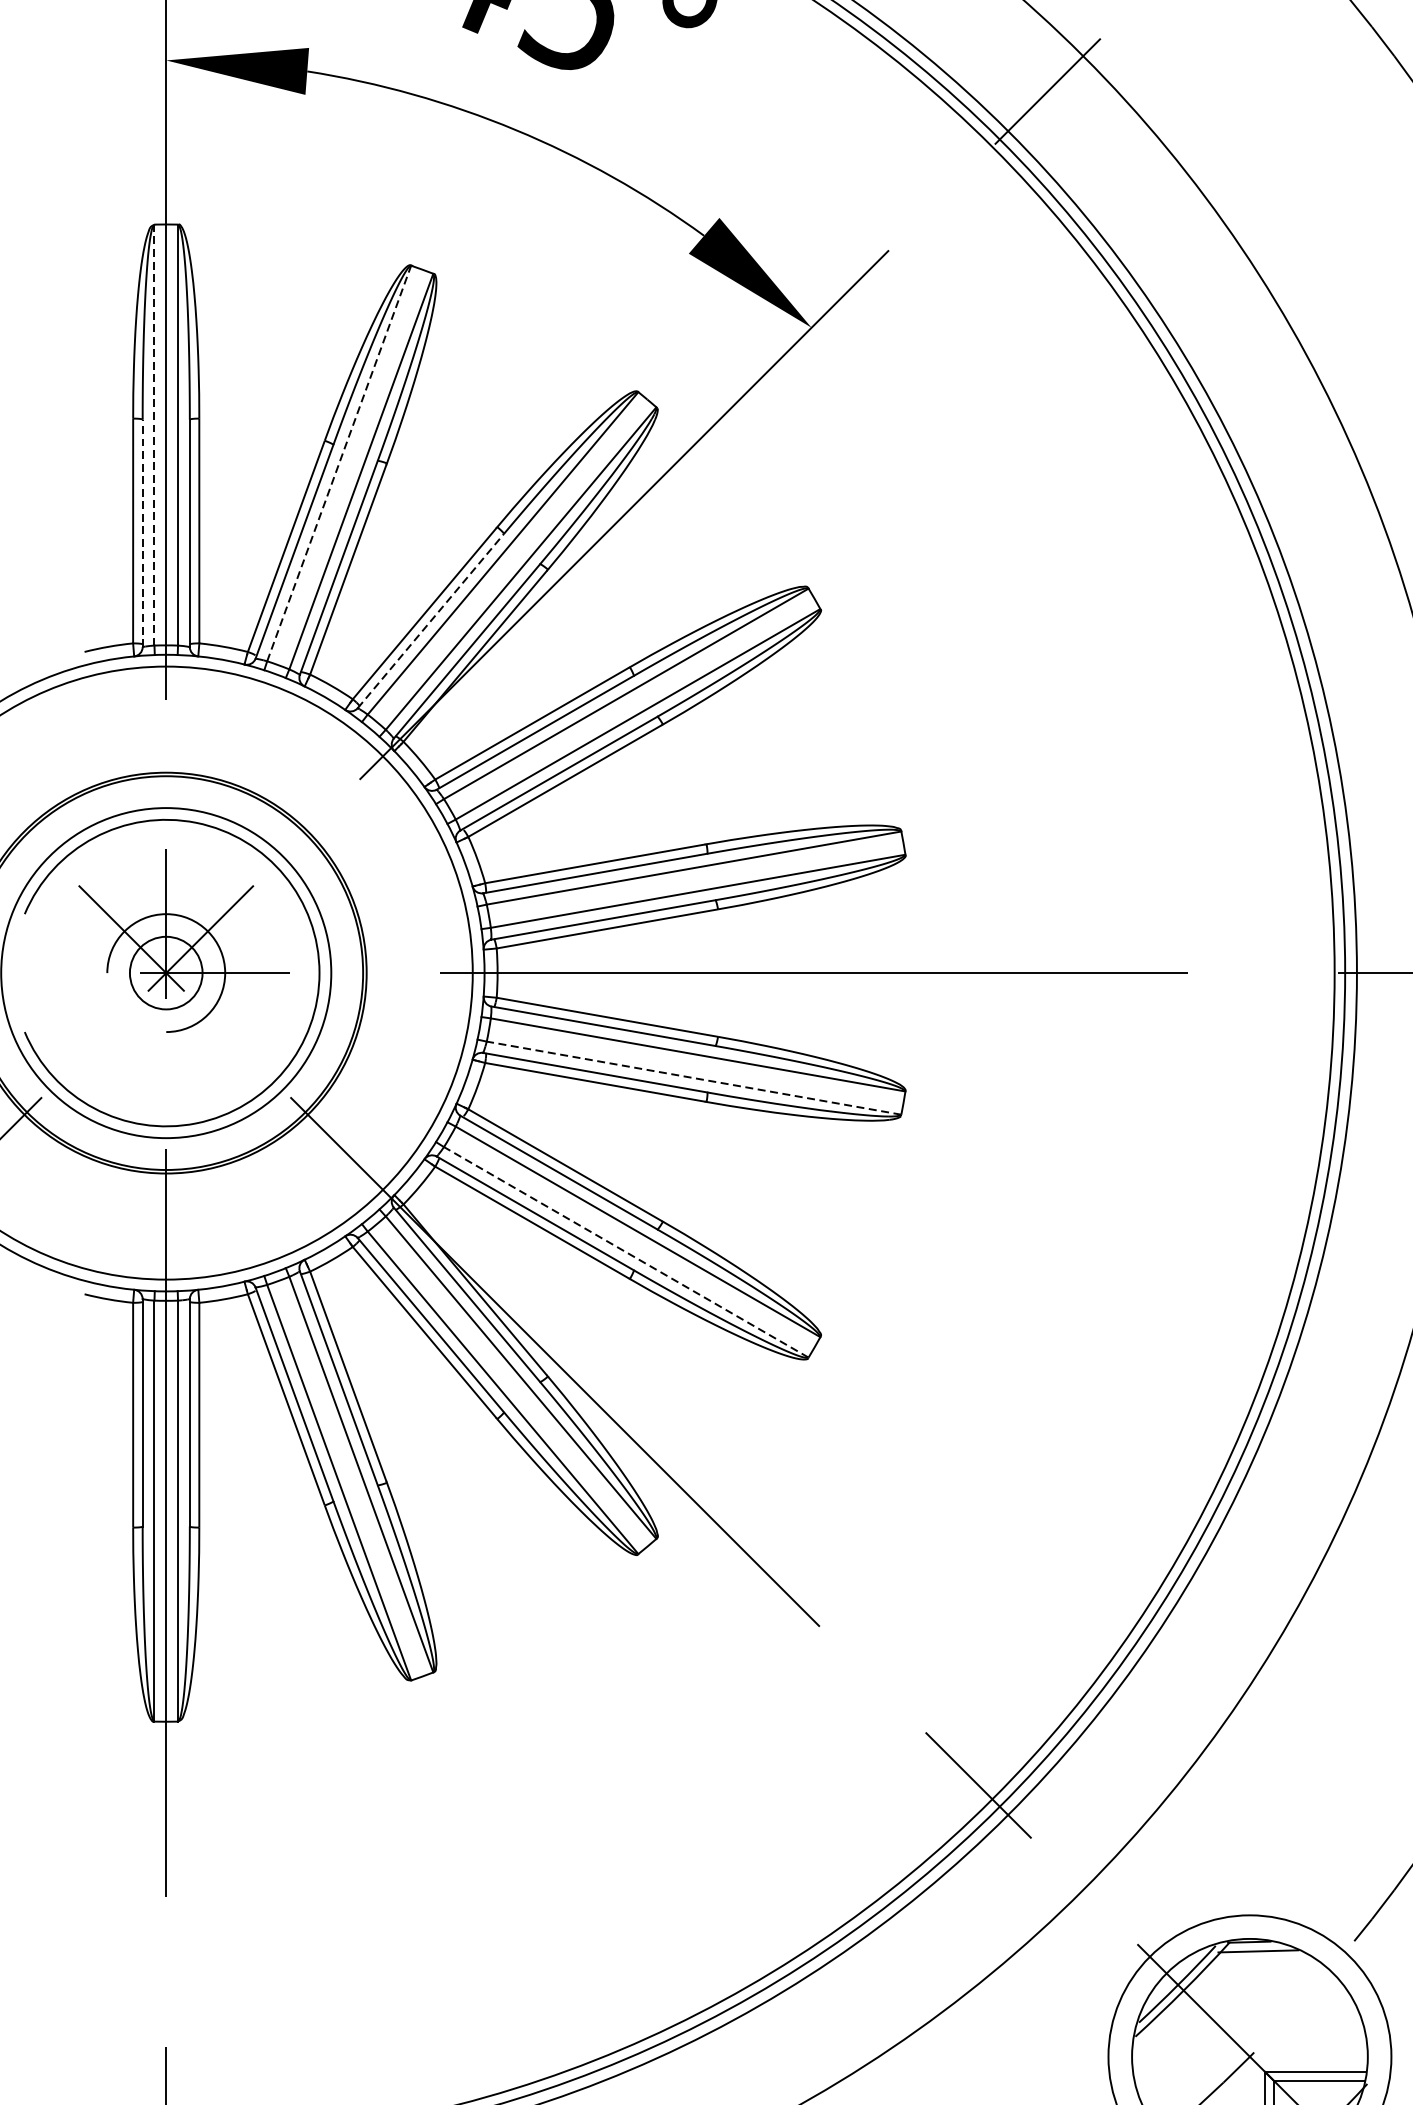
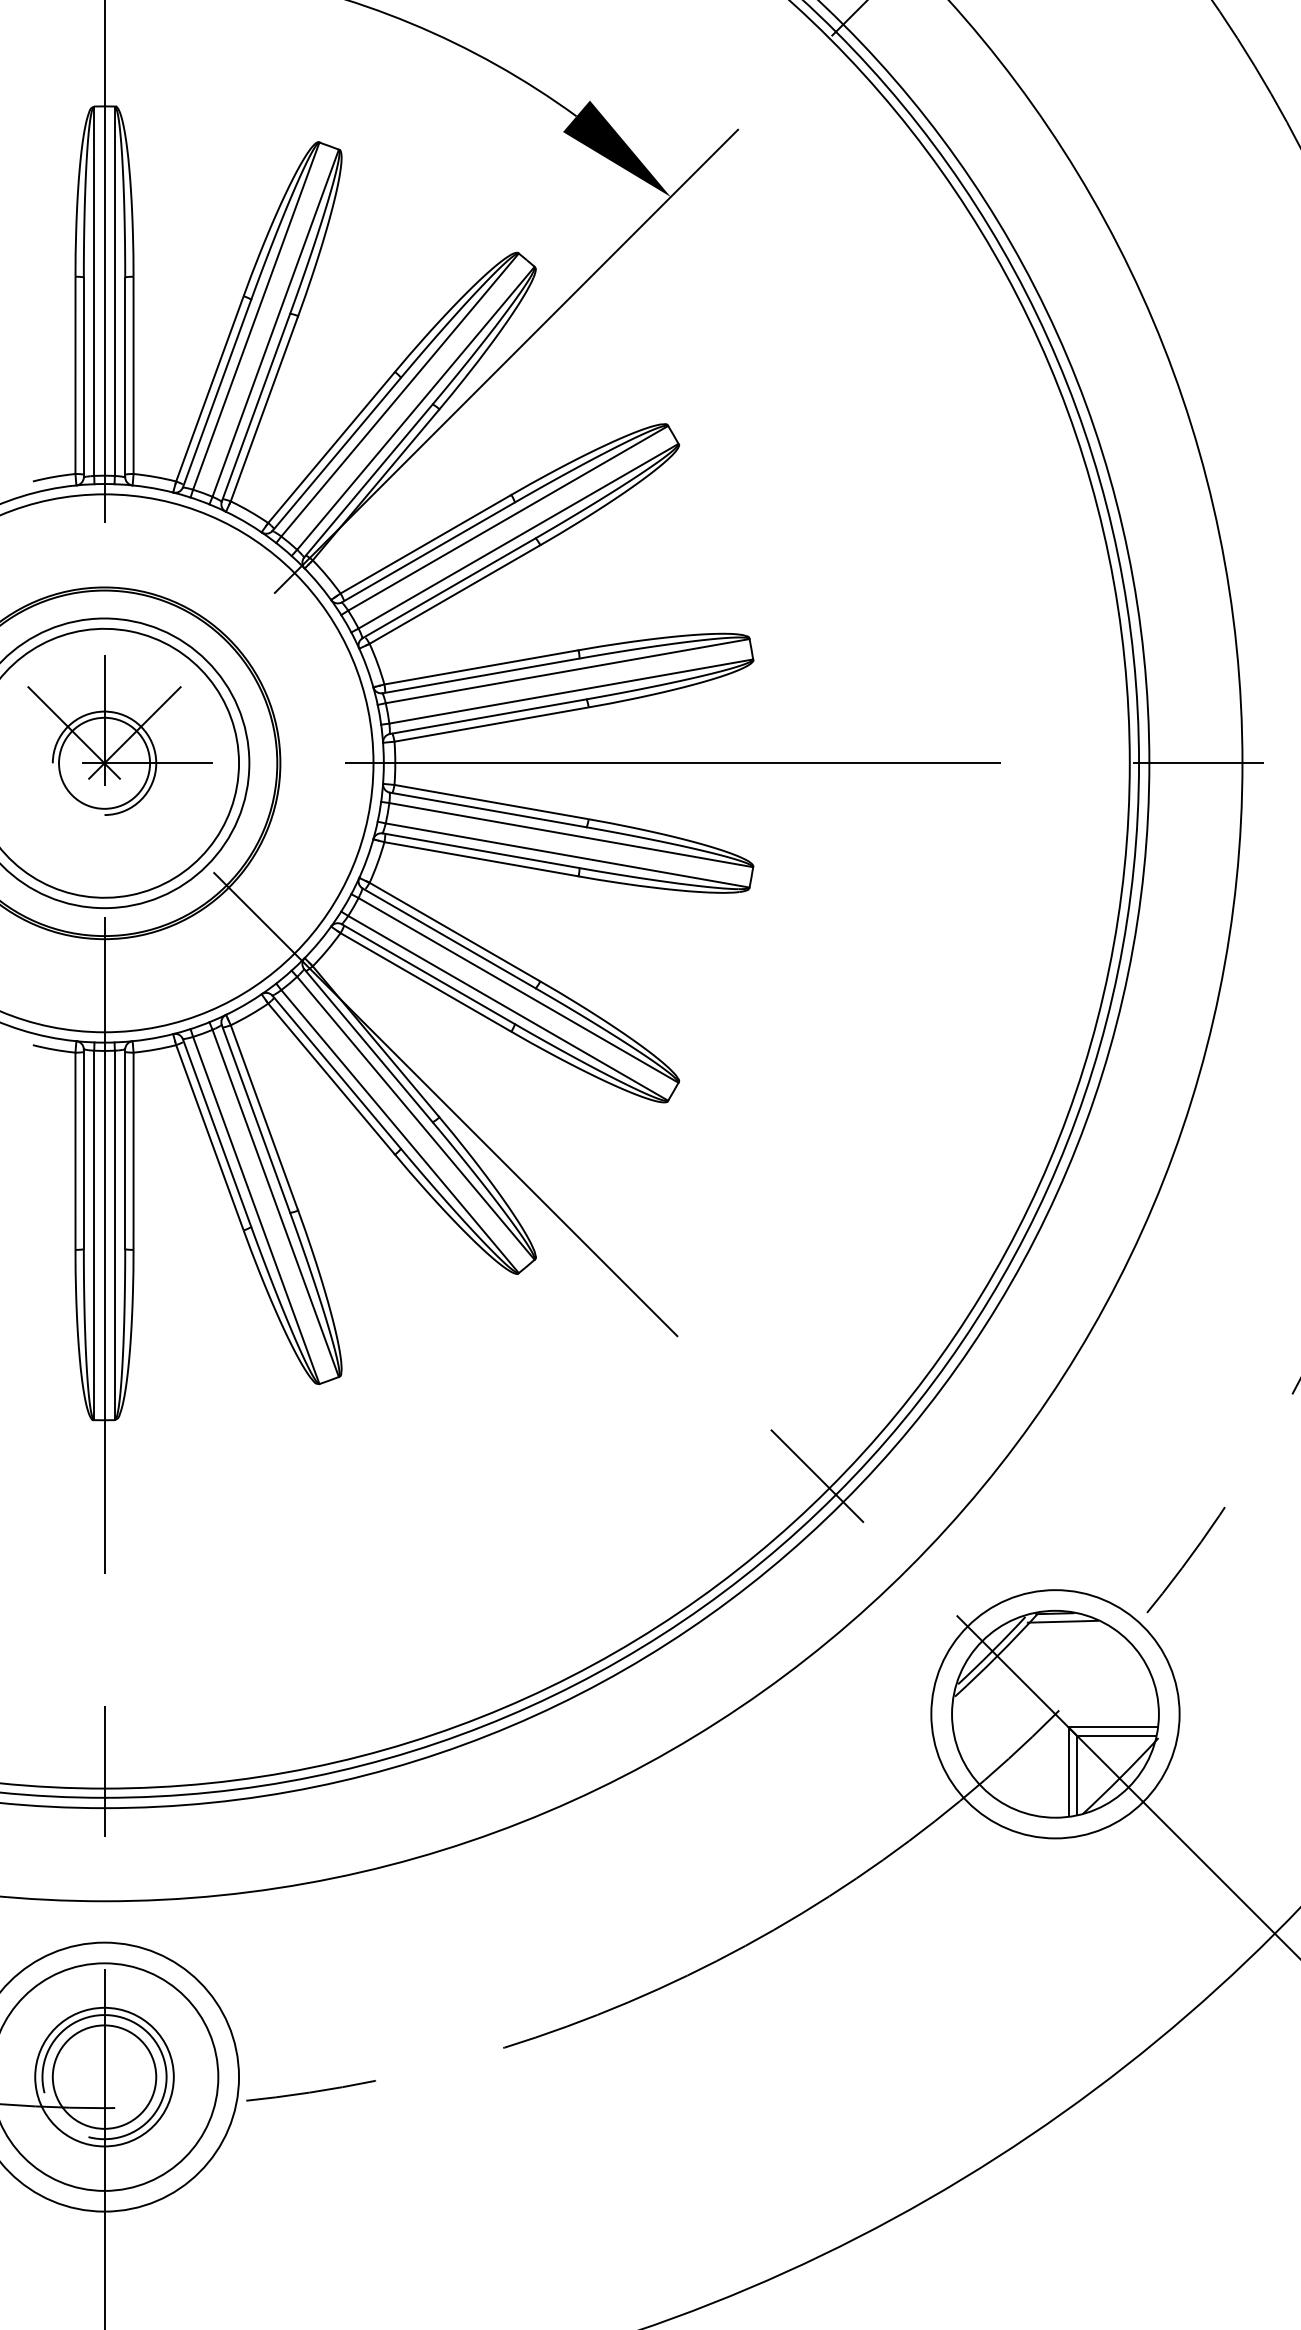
line: (154, 435) -> (94, 291), dashed -> solid
line: (339, 462) -> (256, 315), dashed -> solid
line: (142, 533) -> (83, 377), dashed -> solid
line: (430, 621) -> (336, 454), dashed -> solid
circle: (166, 972) -> (104, 762), size x1.43
line: (693, 1078) -> (567, 855), dashed -> solid
line: (626, 1252) -> (508, 1008), dashed -> solid

